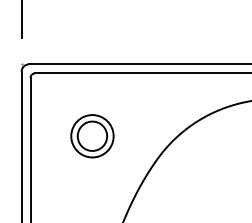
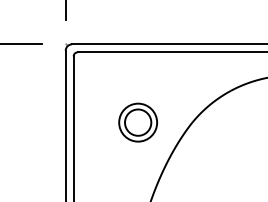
part: (91, 136) -> (137, 122), moved

